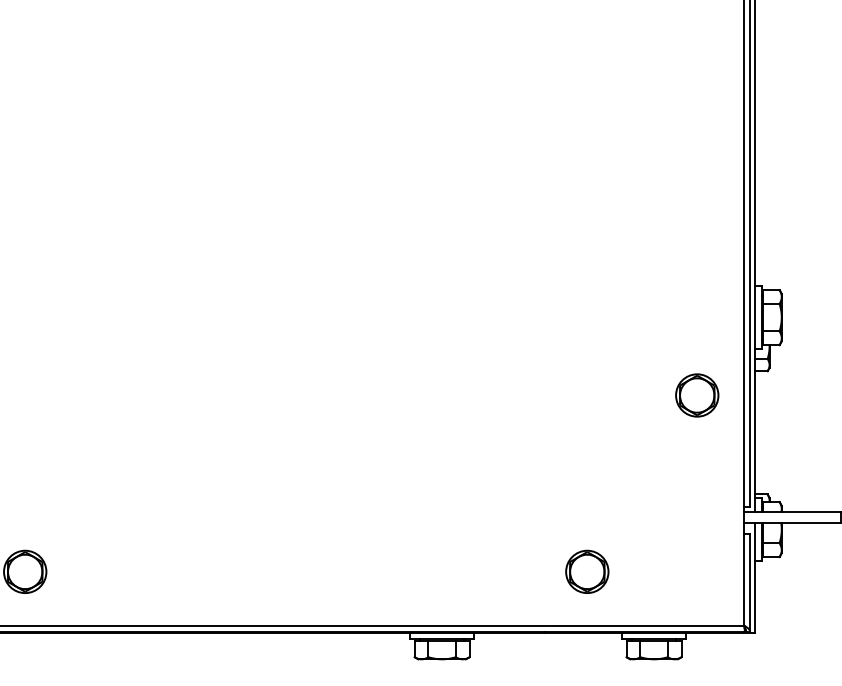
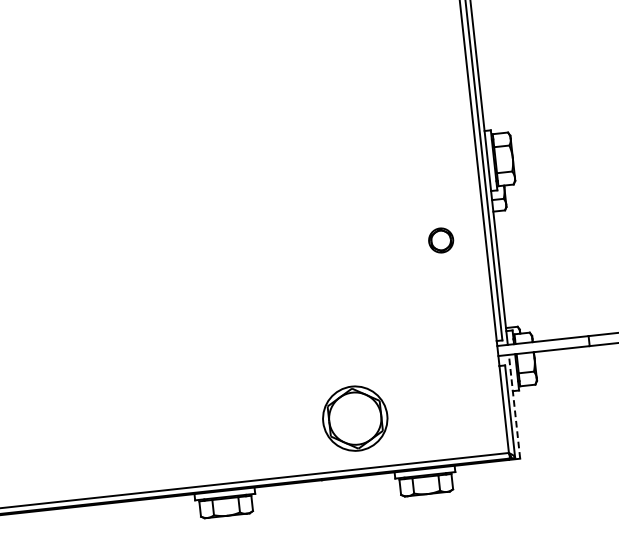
part: (697, 395) -> (441, 240), size x0.6
part: (587, 571) -> (355, 417), size x1.6
line: (755, 577) -> (514, 406), solid -> dashed

